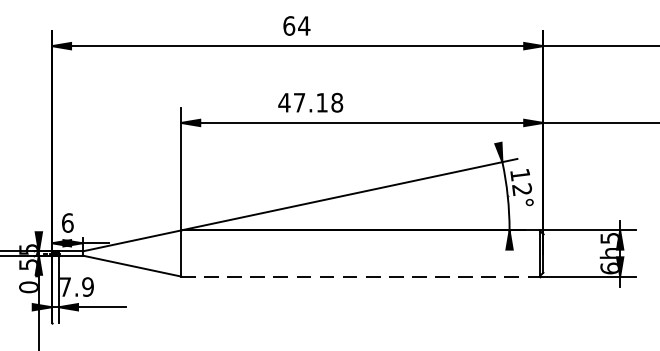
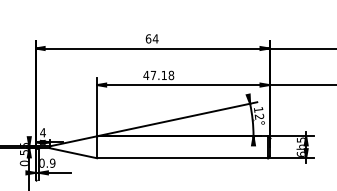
text: (66, 222) -> (42, 132), 6 -> 4
line: (360, 277) -> (182, 158), dashed -> solid
text: (66, 285) -> (42, 162), 7.9 -> 0.9

